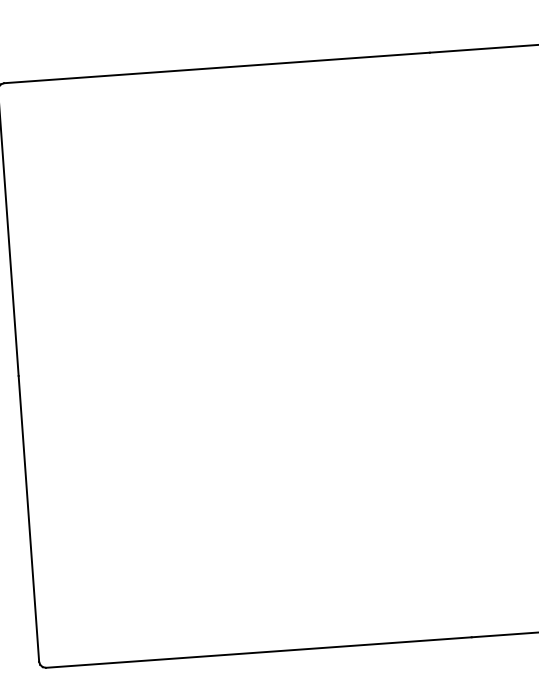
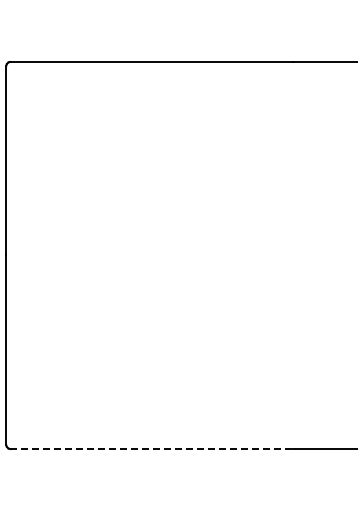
line: (258, 653) -> (151, 449), solid -> dashed

